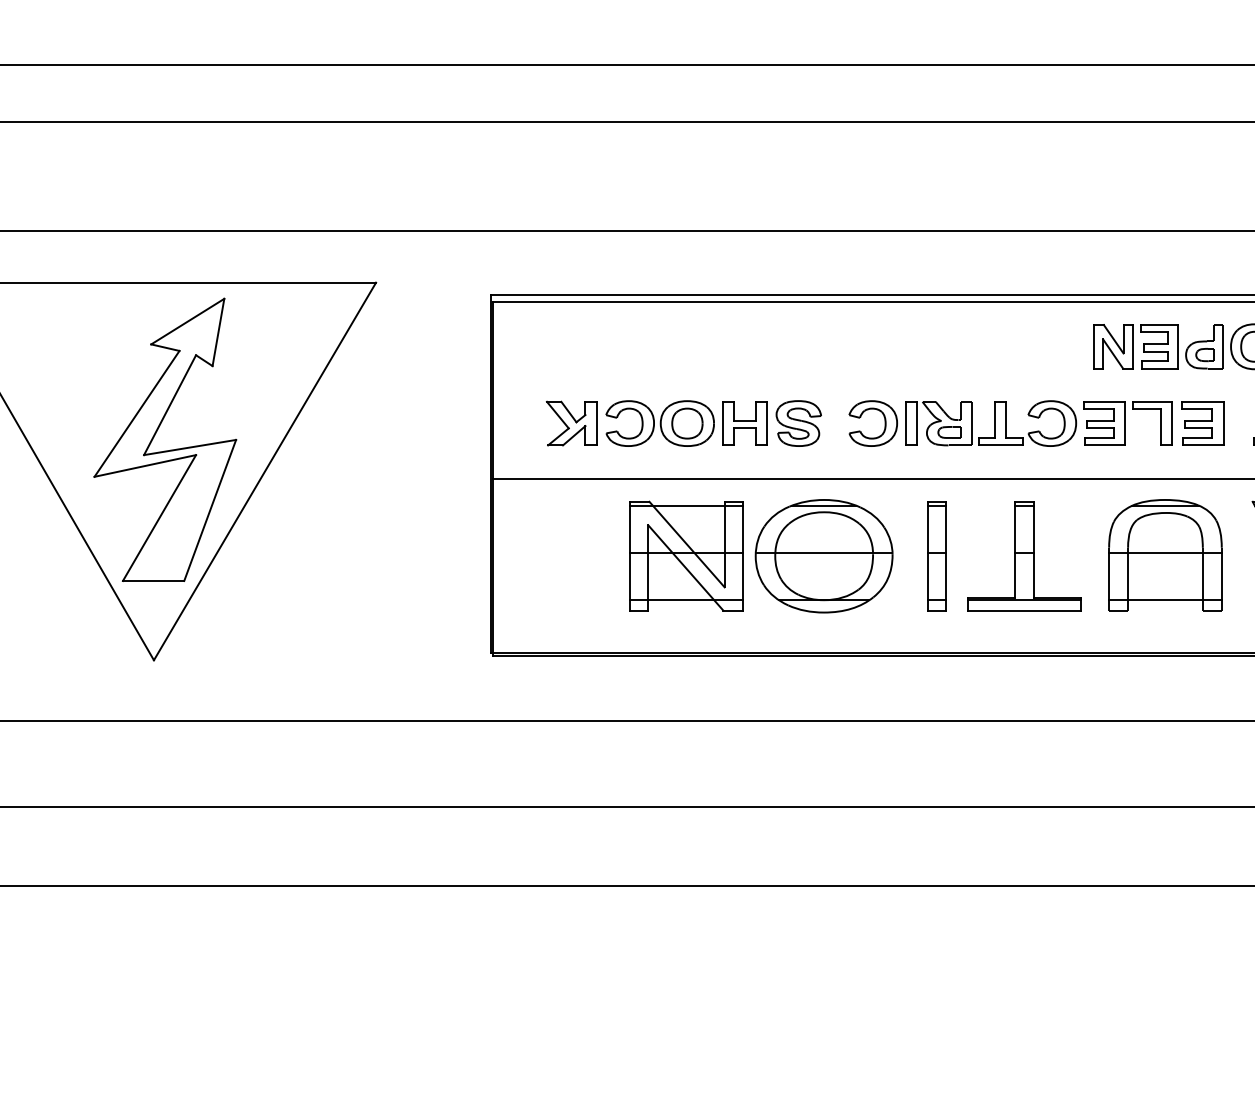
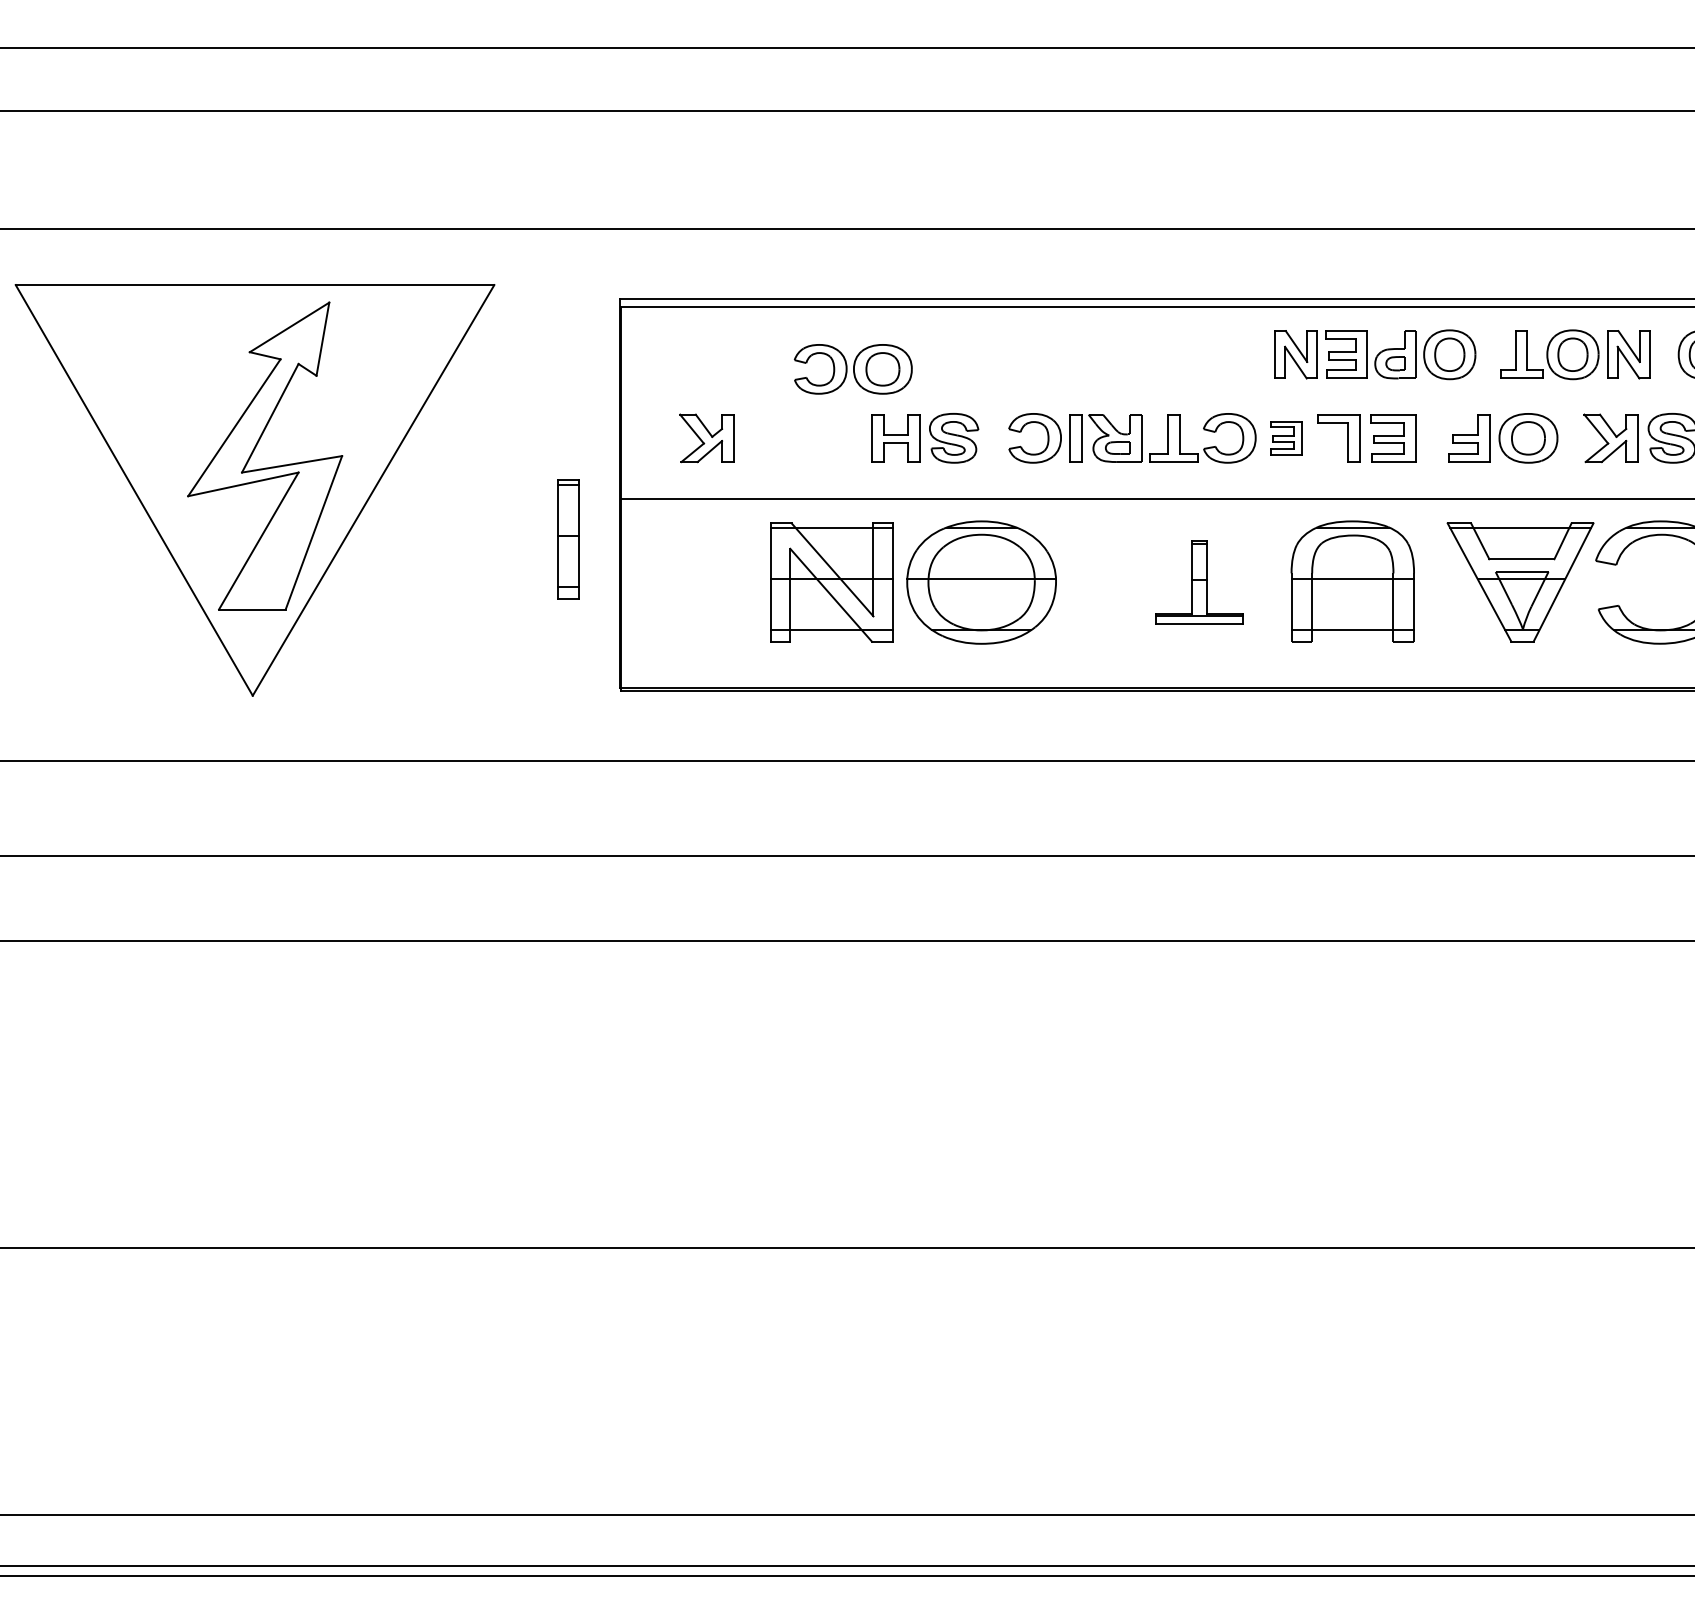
part: (659, 423) -> (852, 369), moved
part: (1104, 423) -> (1286, 438), size x0.7
part: (937, 556) -> (568, 539), moved
part: (1024, 556) -> (1199, 582), size x0.7

